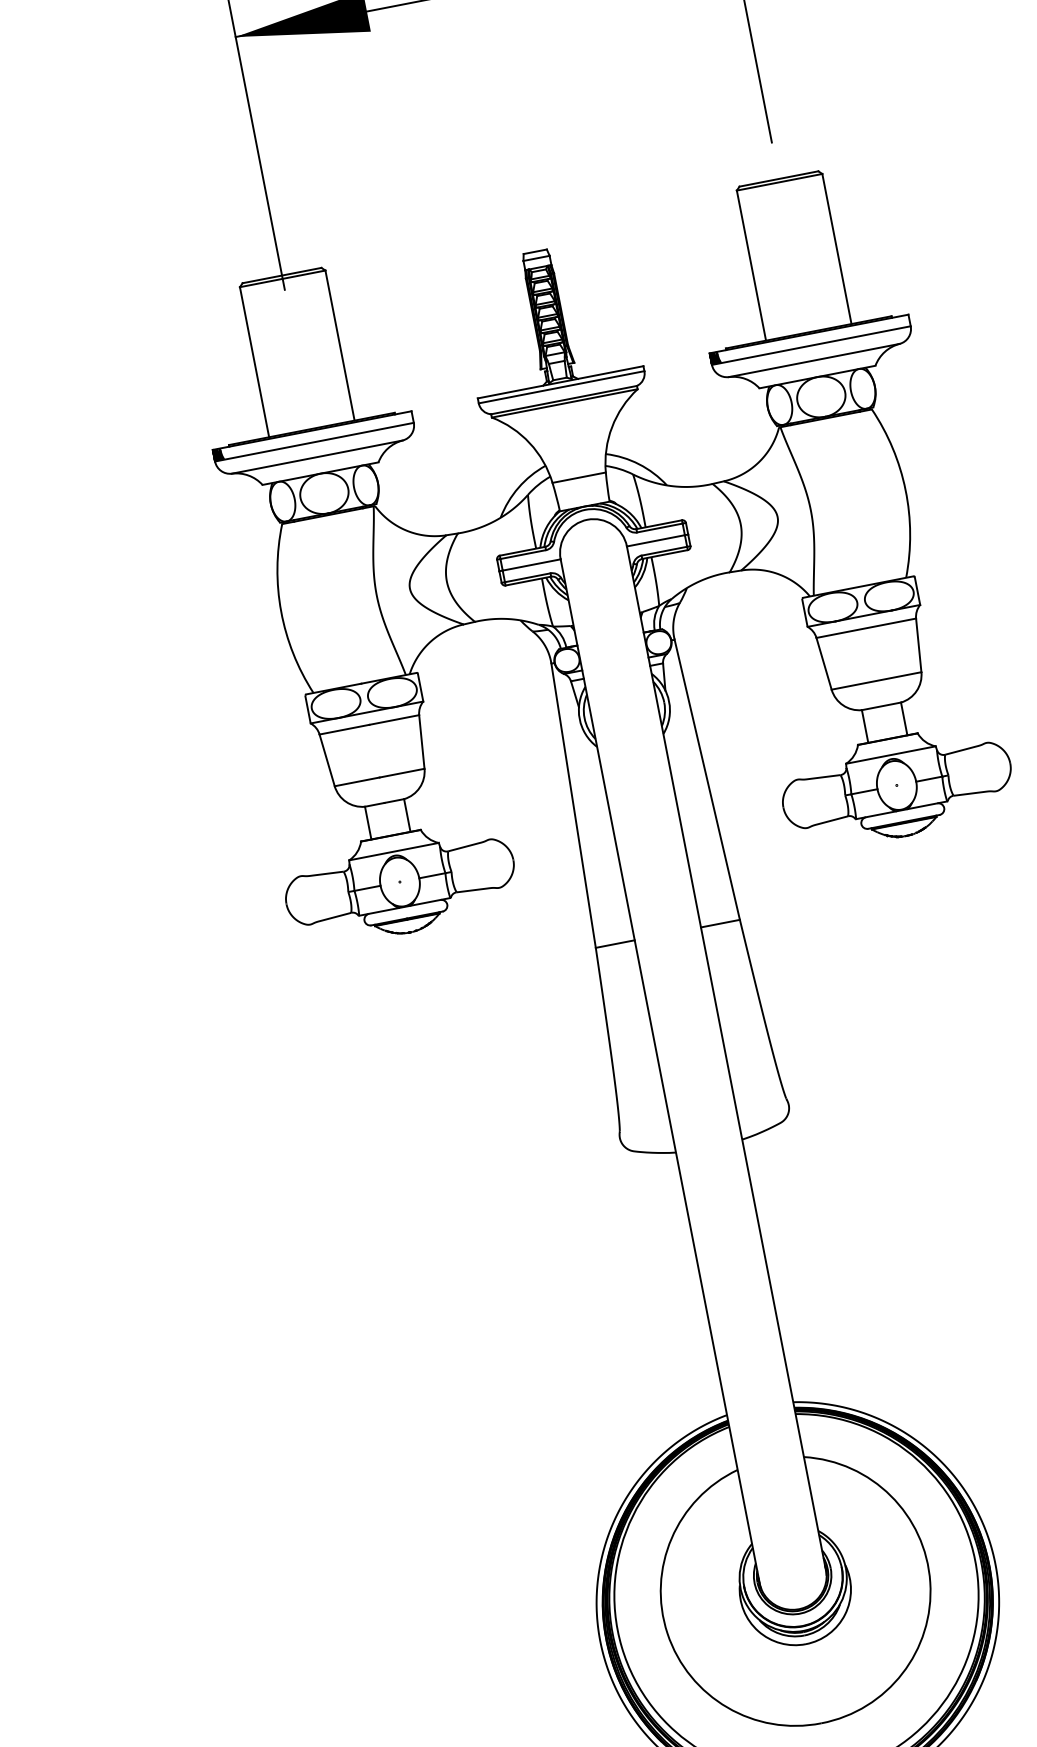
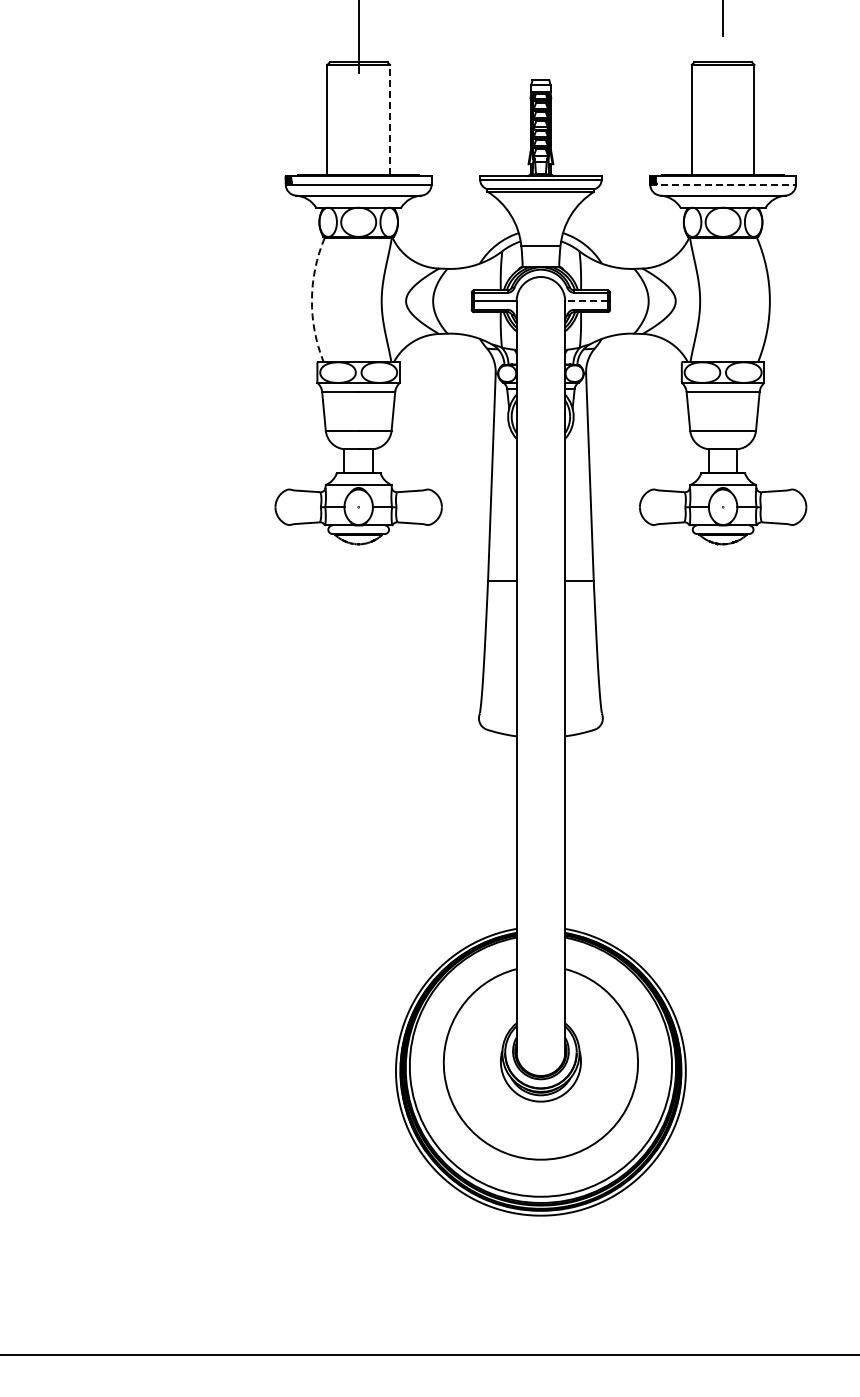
line: (340, 344) -> (390, 119), solid -> dashed
line: (811, 345) -> (723, 184), solid -> dashed
line: (654, 541) -> (585, 301), solid -> dashed
arc: (280, 611) -> (311, 299), solid -> dashed

